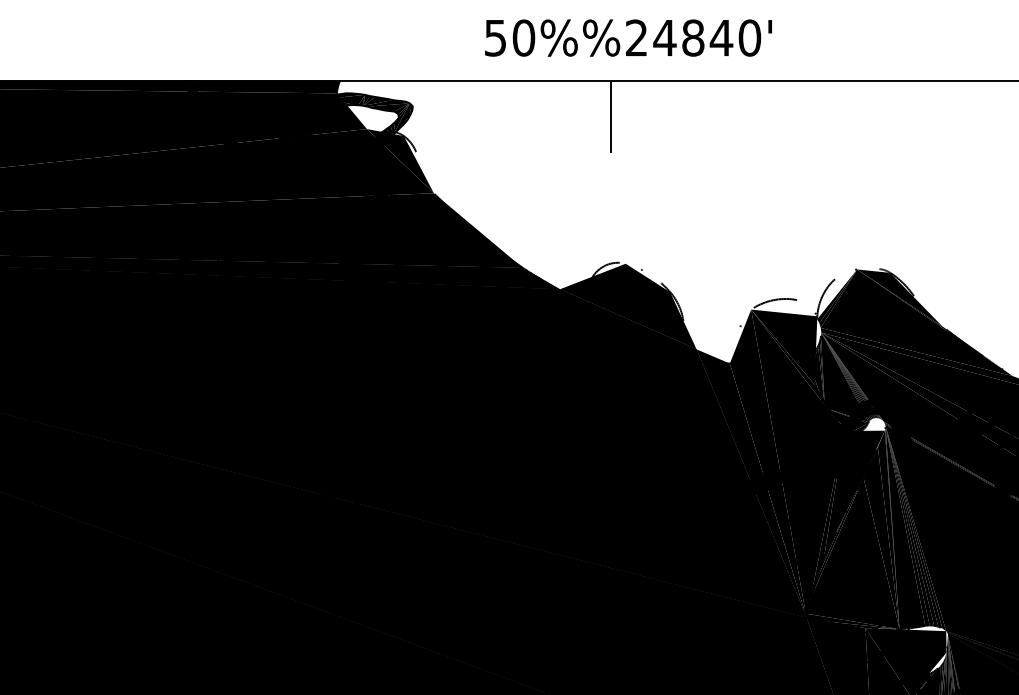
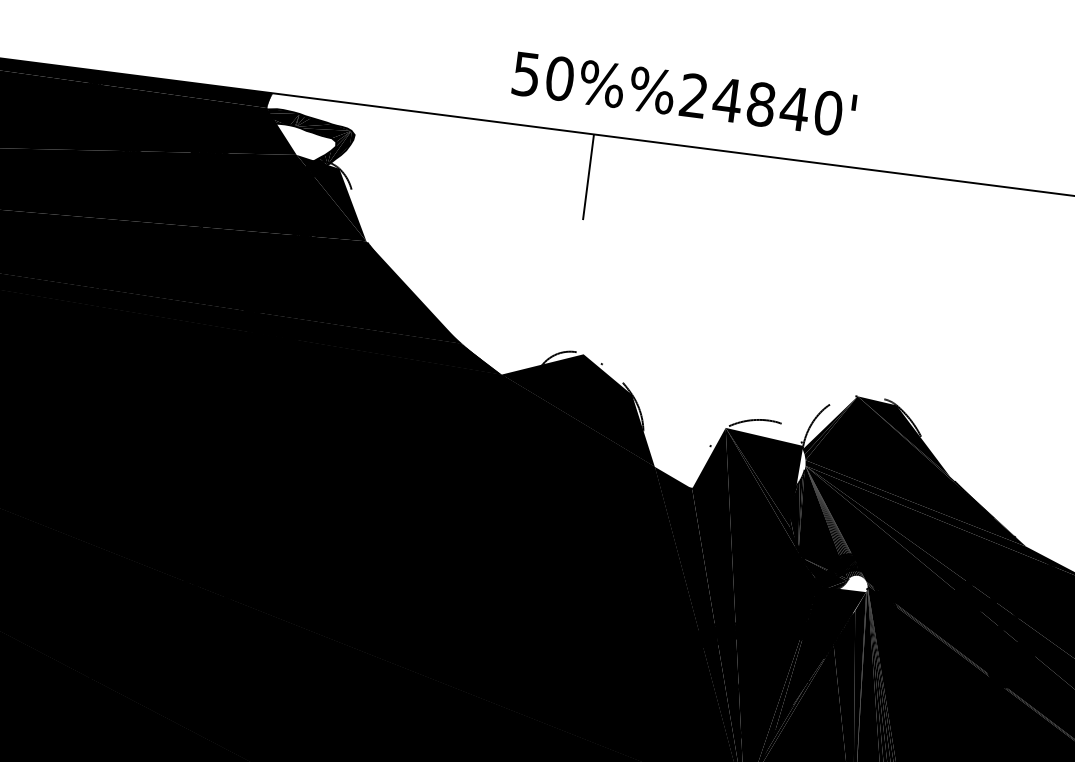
text: (628, 37) -> (684, 93), moved

